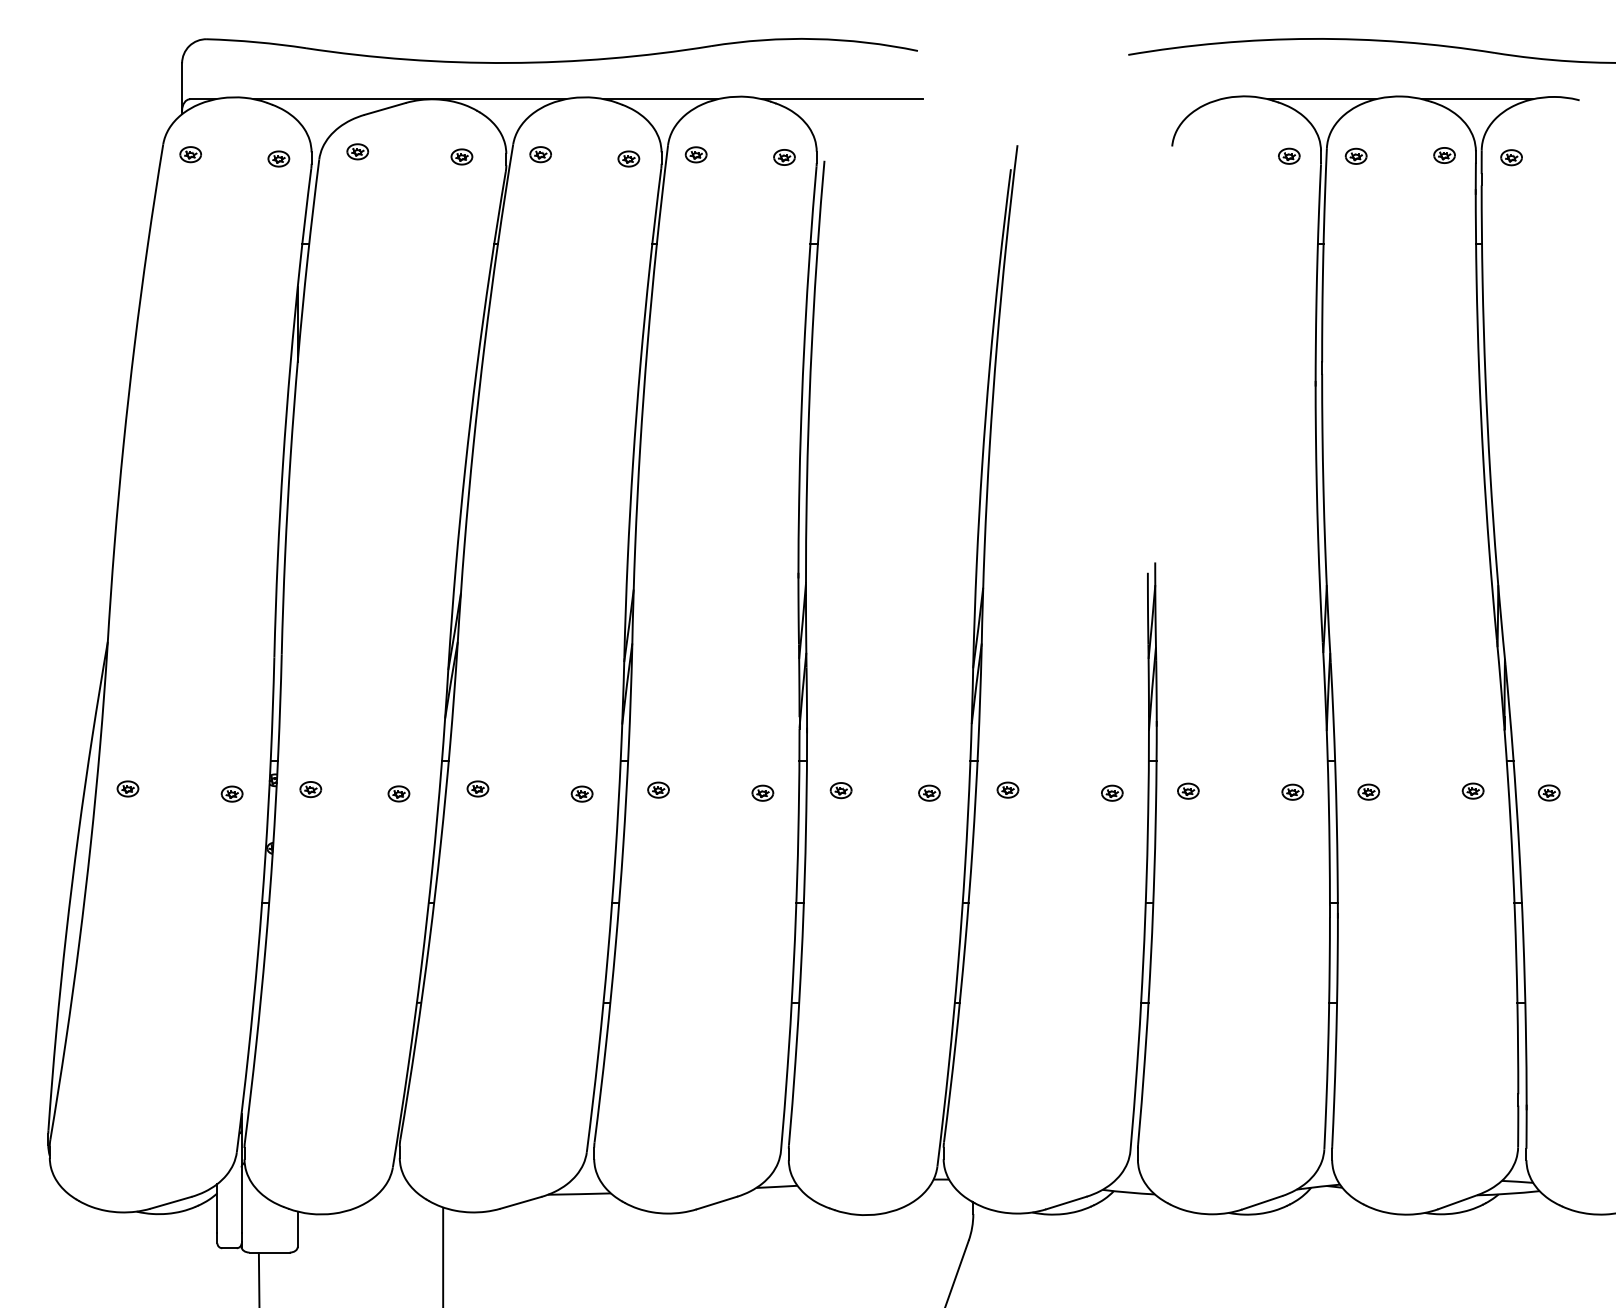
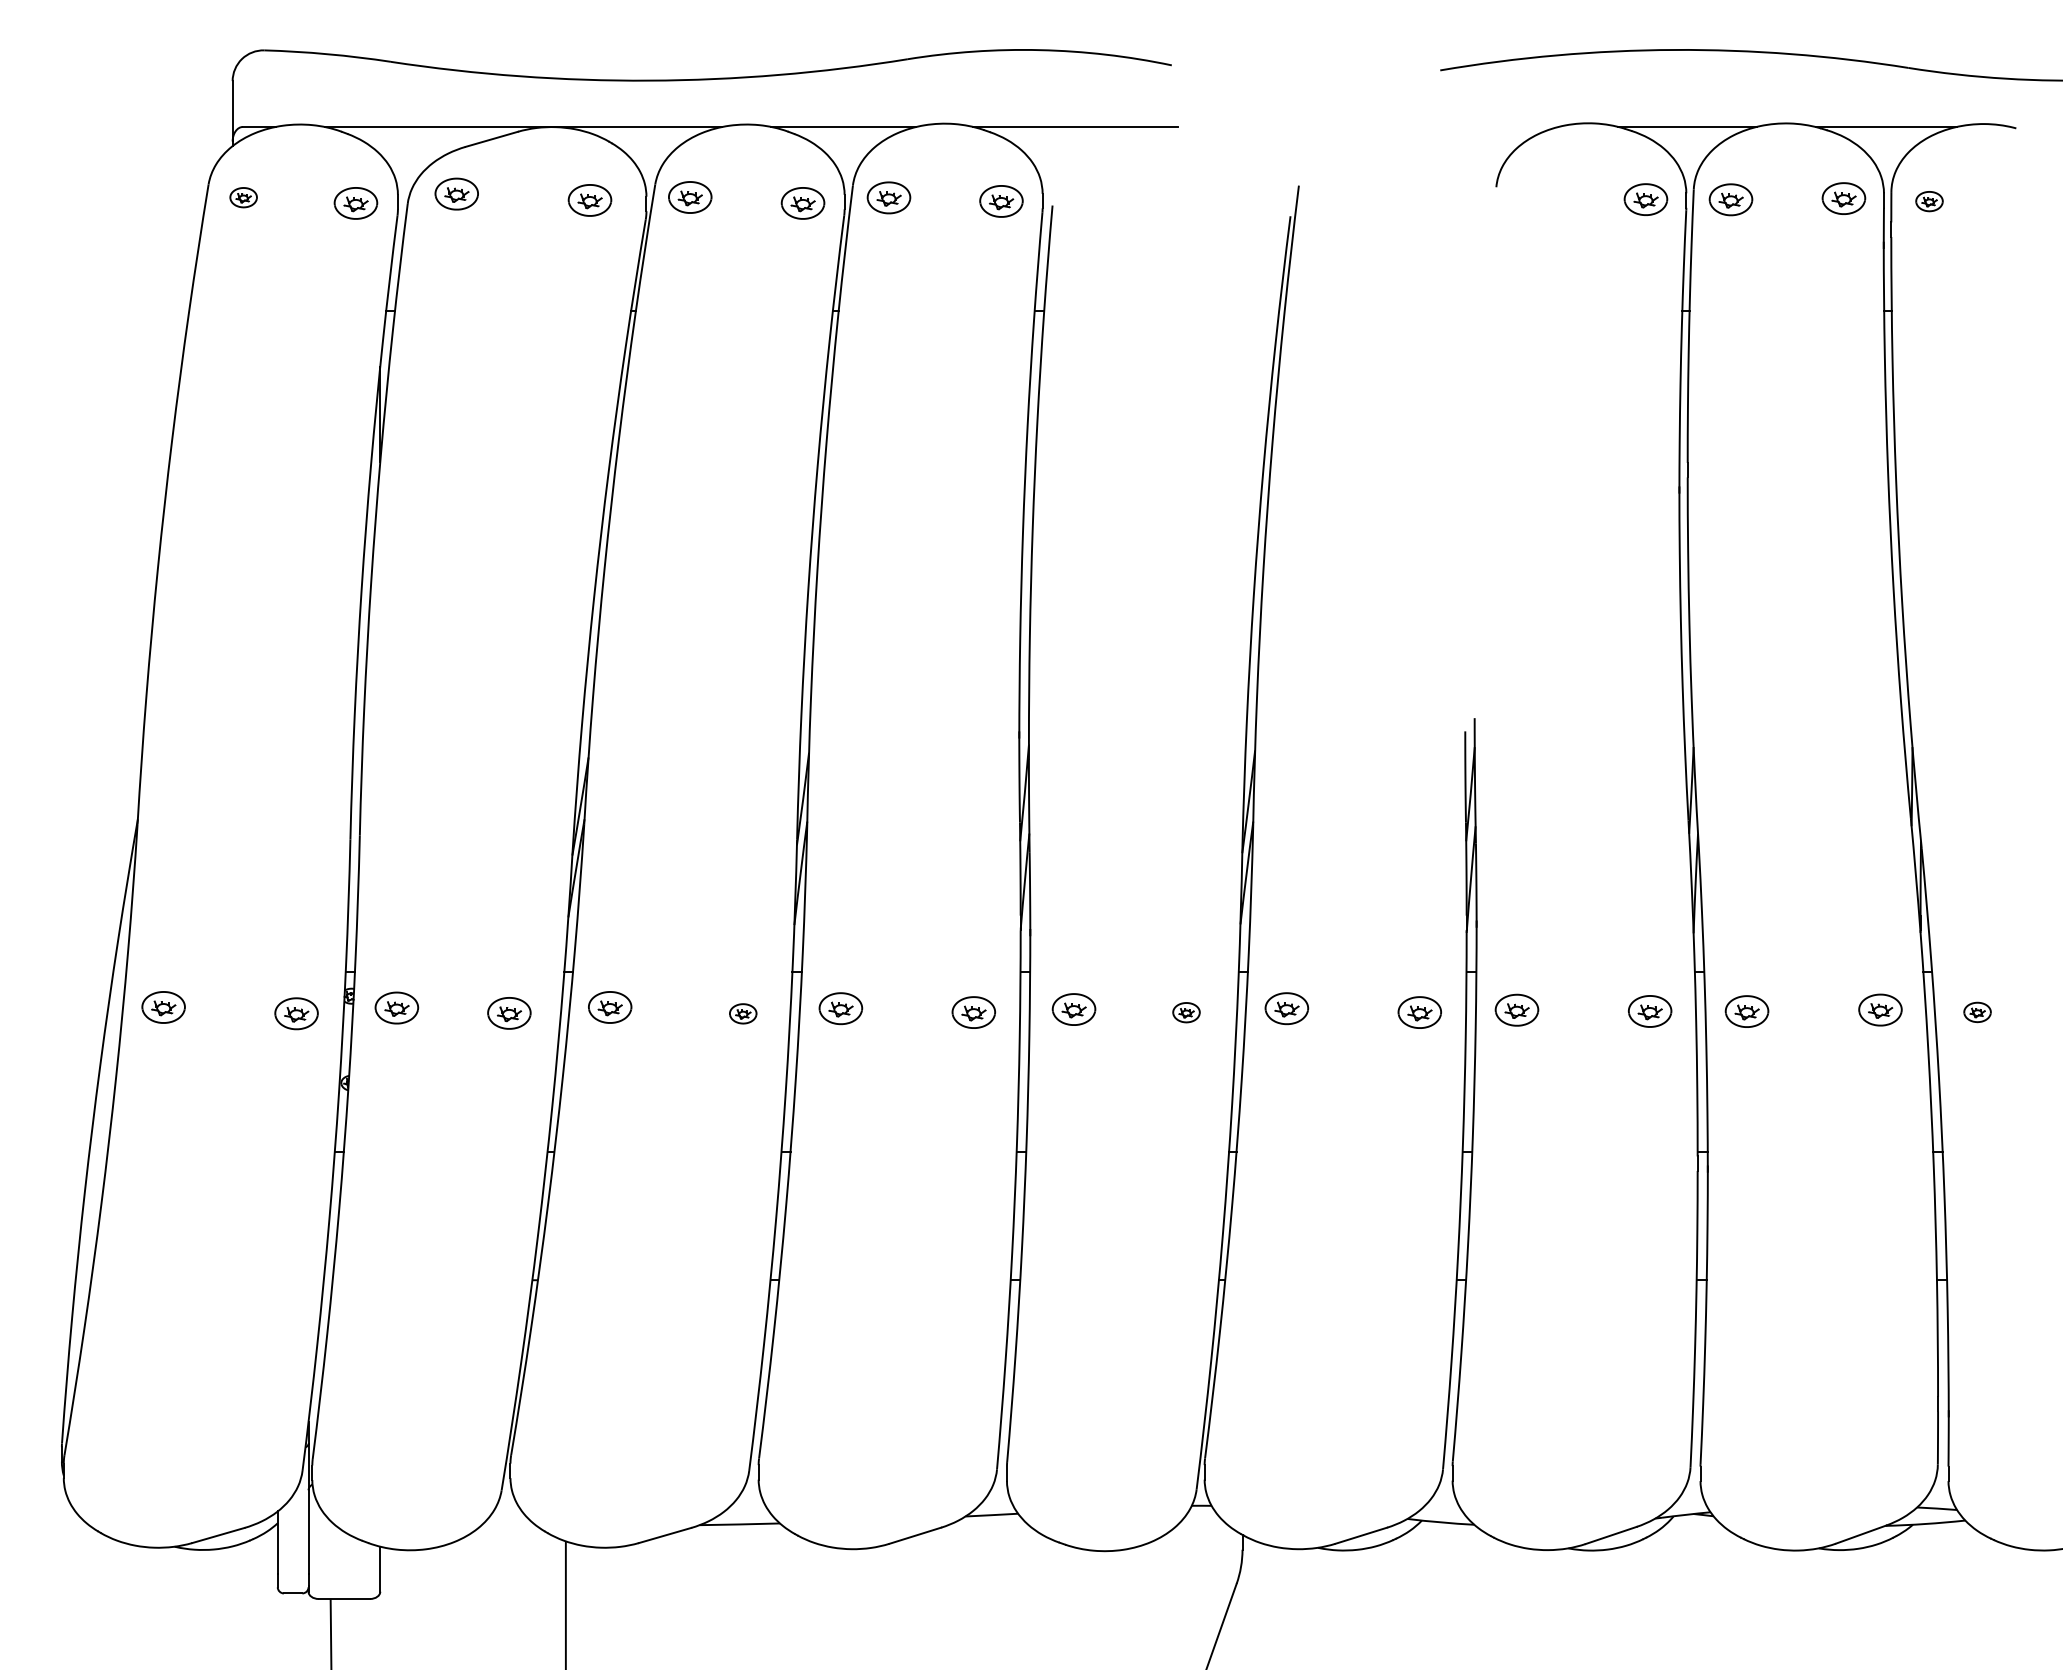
part: (357, 151) -> (456, 193), size x1.6
part: (540, 154) -> (690, 197), size x1.6
part: (695, 154) -> (888, 197), size x1.6
part: (1444, 155) -> (1843, 198), size x1.6
part: (461, 156) -> (589, 200), size x1.6
part: (784, 156) -> (1001, 200), size x1.6
part: (1289, 156) -> (1645, 199), size x1.6
part: (1356, 156) -> (1731, 199), size x1.6
part: (279, 158) -> (356, 202), size x1.6
part: (628, 158) -> (802, 202), size x1.6
part: (127, 788) -> (163, 1006), size x1.6
part: (478, 788) -> (610, 1006), size x1.6
part: (310, 789) -> (396, 1007), size x1.6
part: (658, 789) -> (840, 1008), size x1.6
part: (840, 789) -> (1073, 1008), size x1.6
part: (1007, 789) -> (1286, 1008), size x1.6
part: (1187, 790) -> (1516, 1009), size x1.6
part: (1473, 790) -> (1880, 1009), size x1.6
part: (1368, 791) -> (1747, 1010), size x1.6
part: (1292, 792) -> (1650, 1011), size x1.6
part: (232, 793) -> (296, 1013), size x1.6
part: (399, 793) -> (509, 1013), size x1.6
part: (762, 793) -> (973, 1012), size x1.6
part: (1111, 793) -> (1419, 1012), size x1.6

